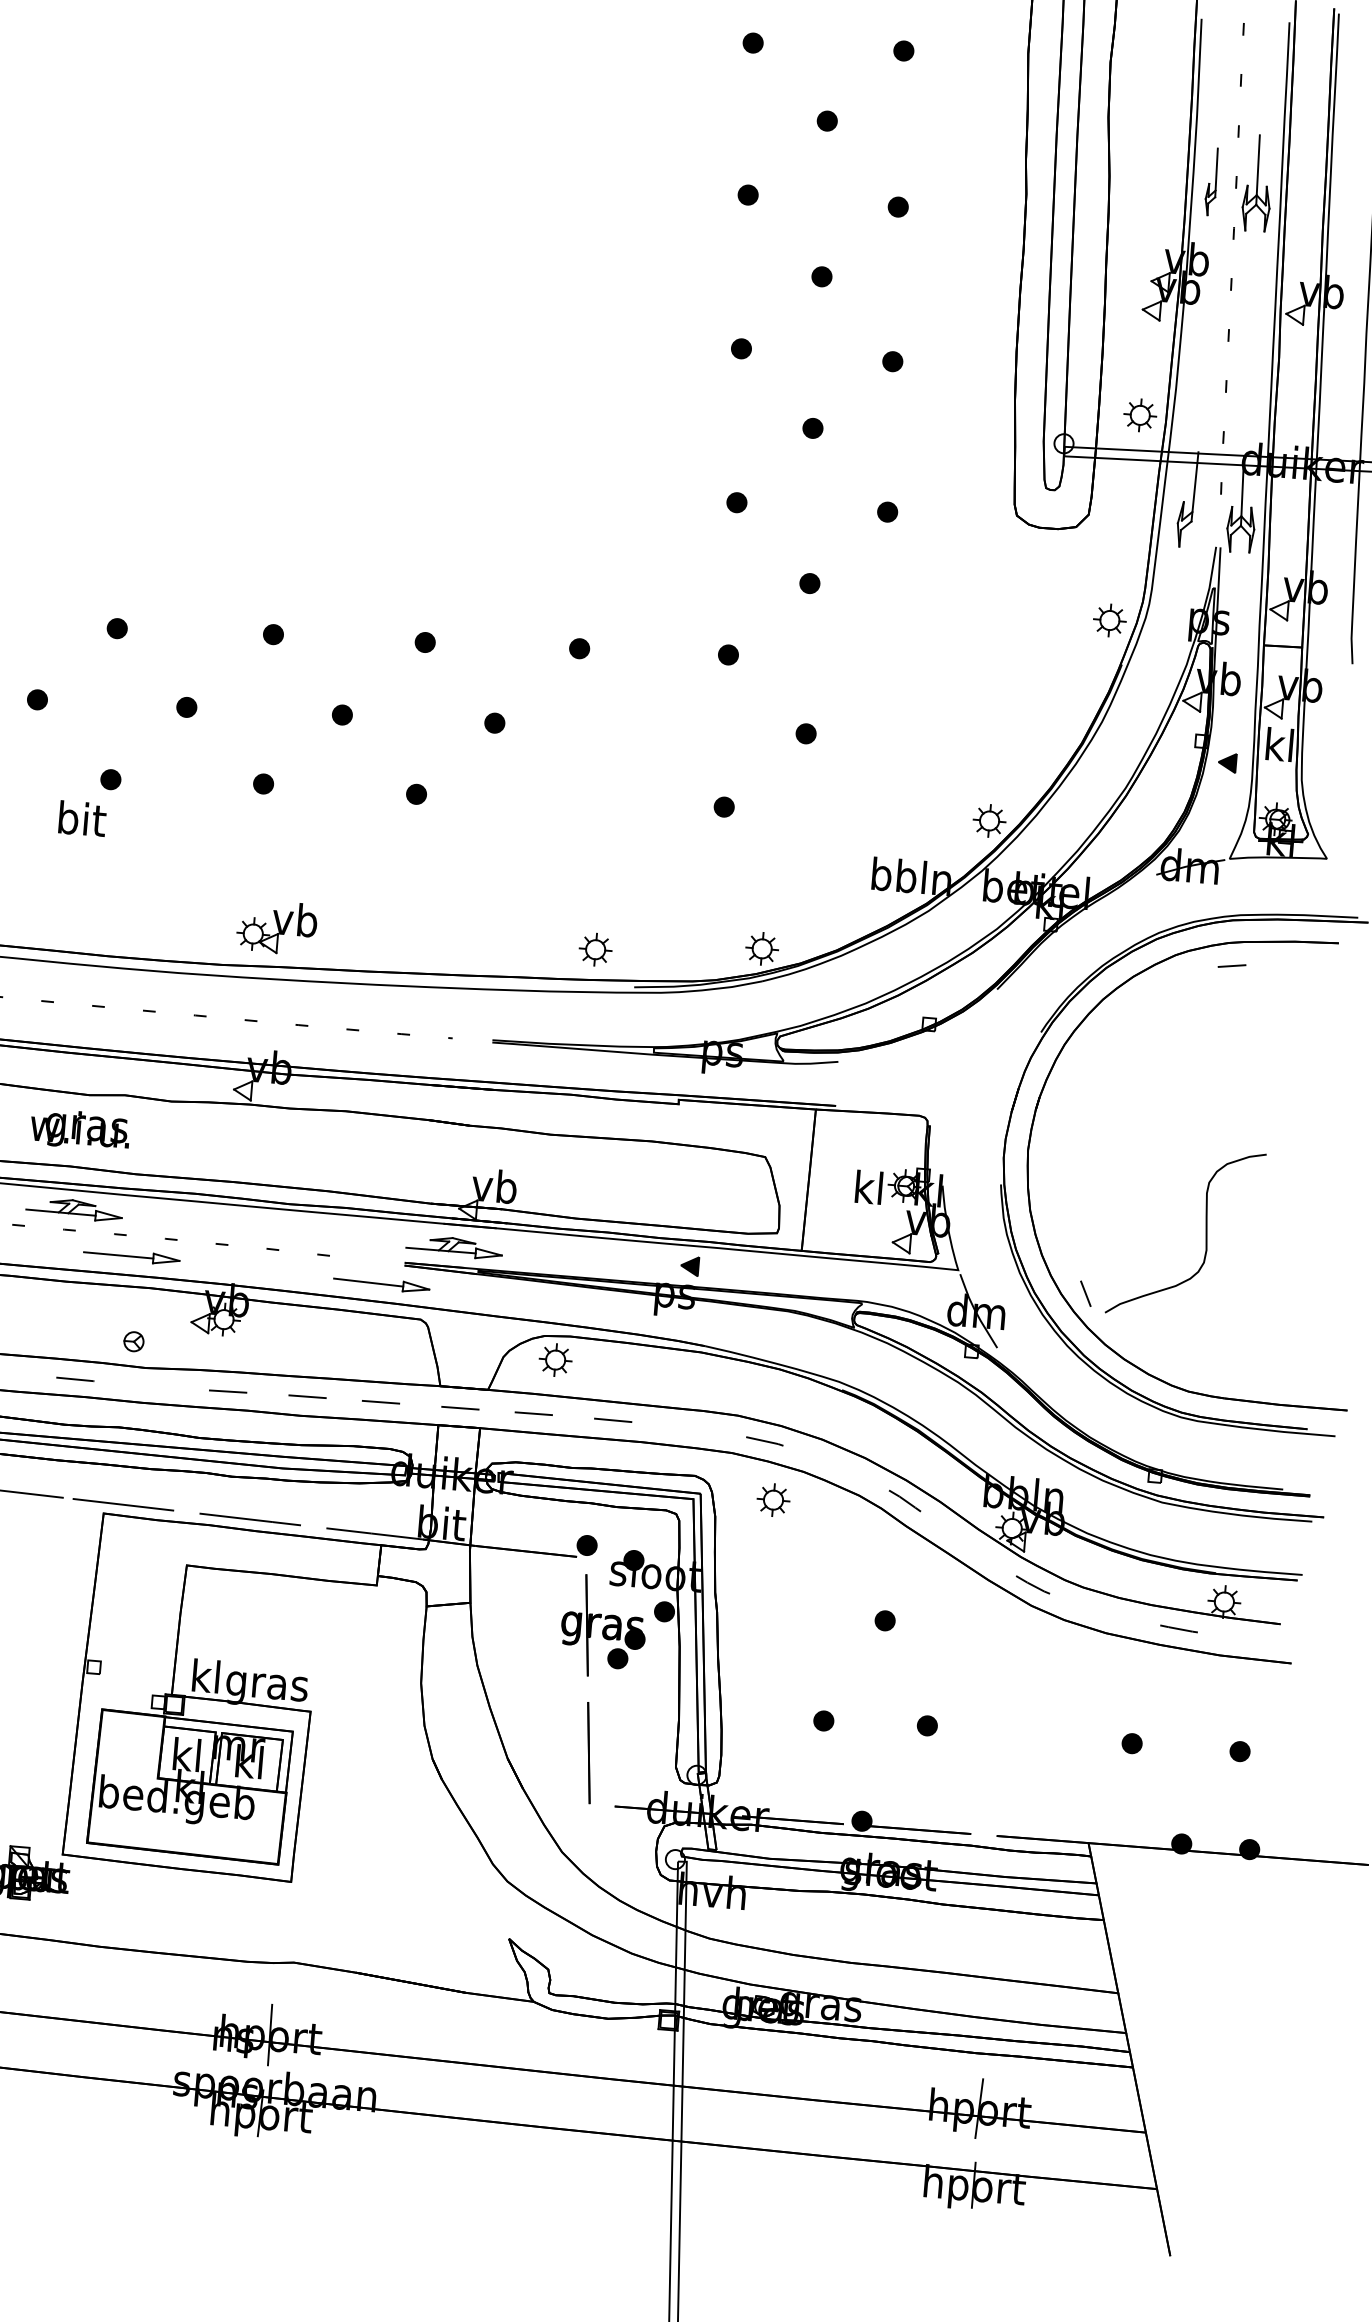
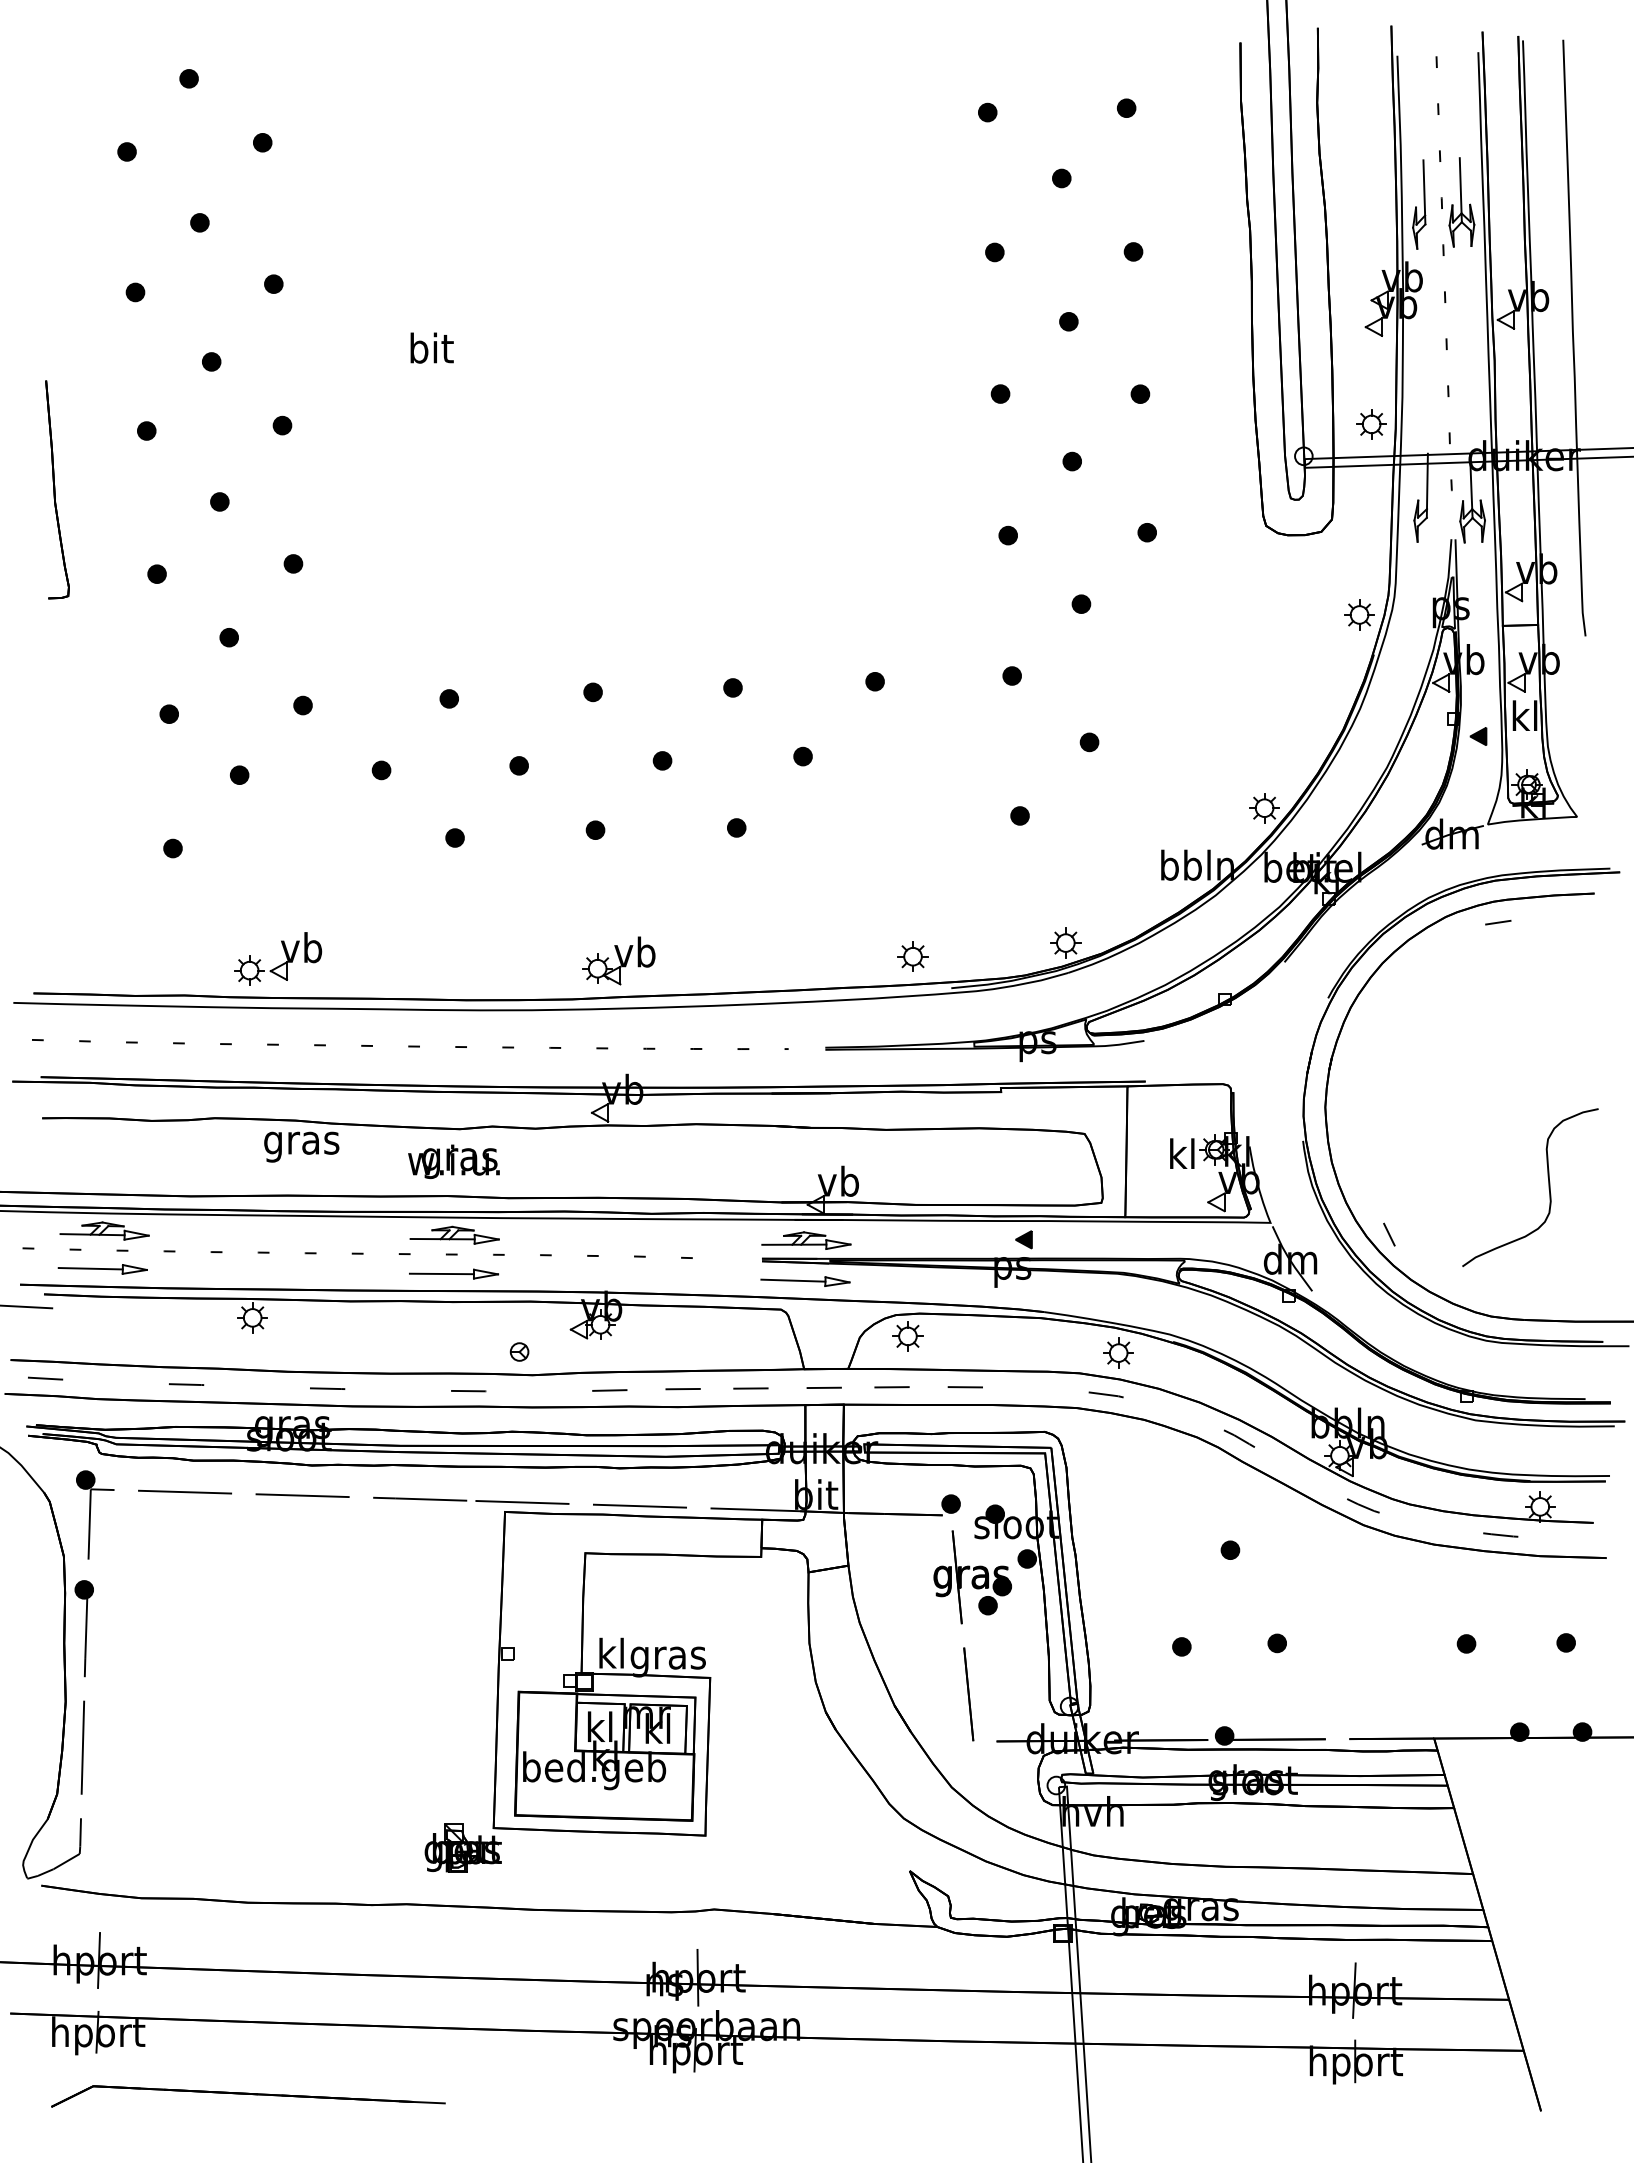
part: (1212, 181) -> (1419, 204), size x1.43
text: (81, 818) -> (431, 347), moved
curve: (1205, 1234) -> (1548, 1187), moved
part: (132, 1256) -> (454, 1273), moved
part: (381, 1284) -> (805, 1281), moved
part: (773, 1499) -> (1118, 1352), moved

